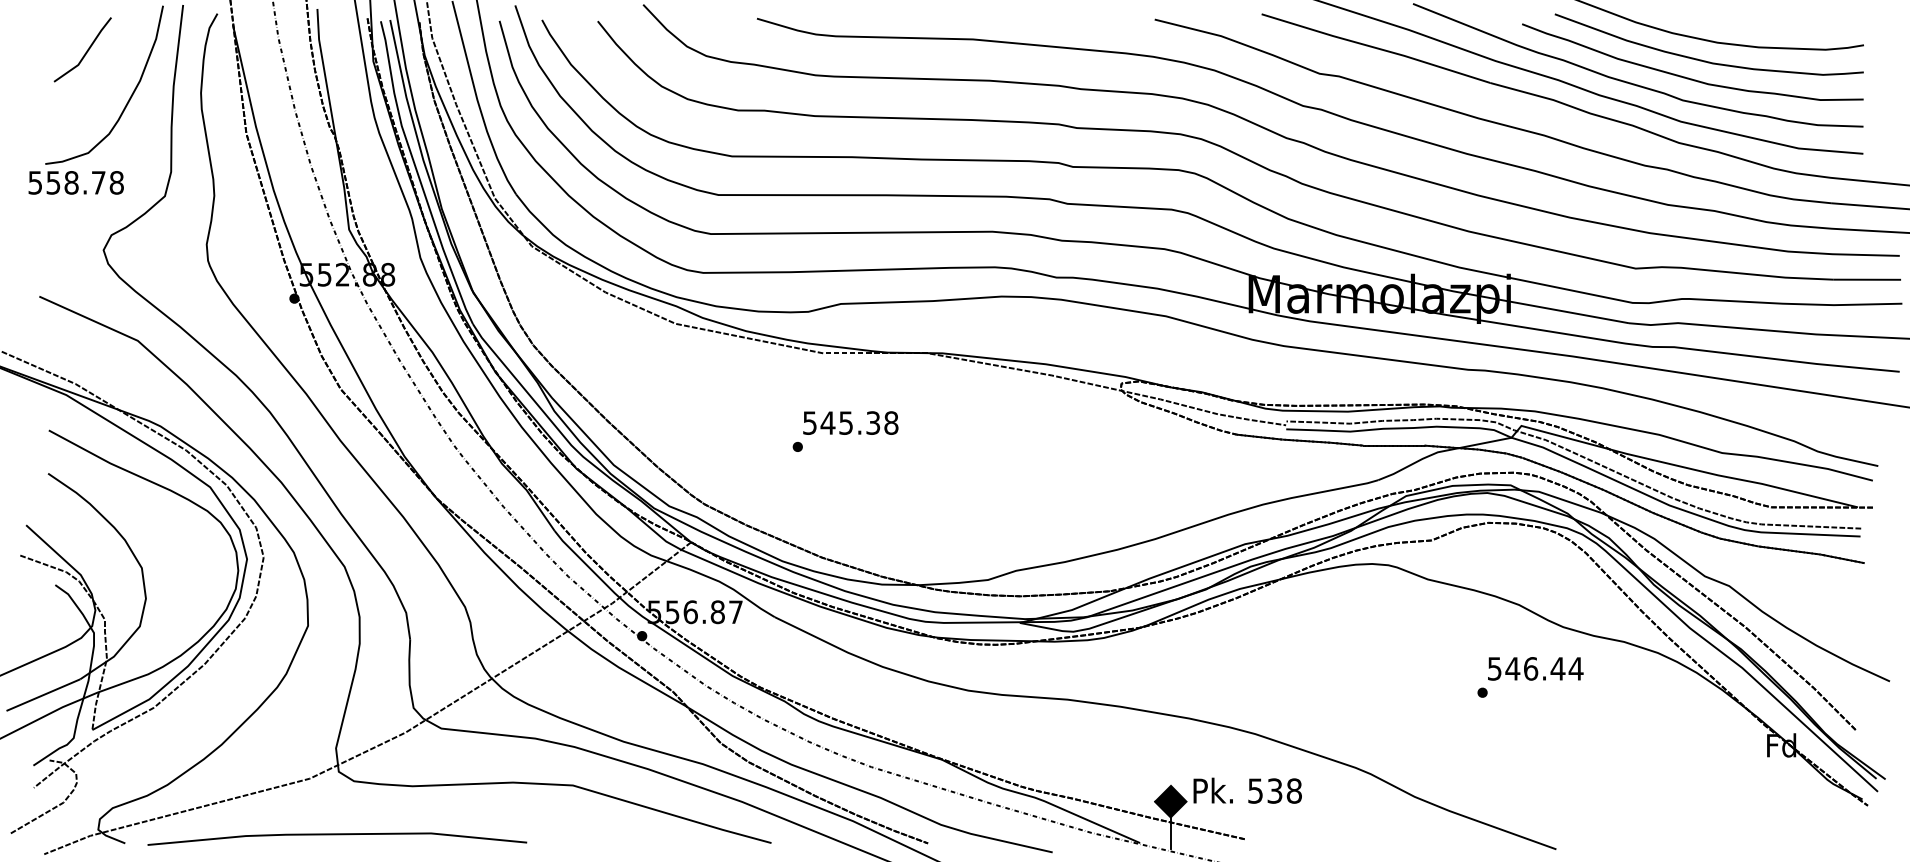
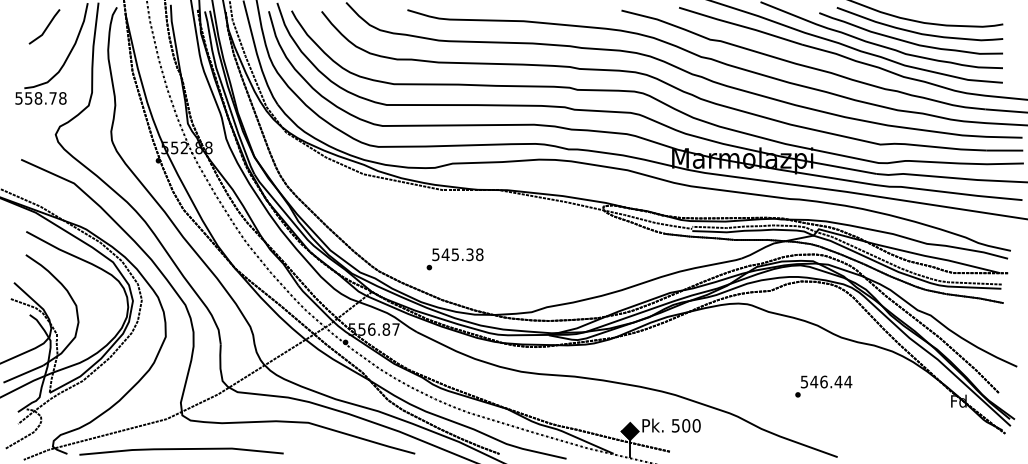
text: (844, 431) -> (454, 259), moved
text: (1530, 677) -> (823, 386), moved
text: (1284, 790) -> (691, 425), 538 -> 500

